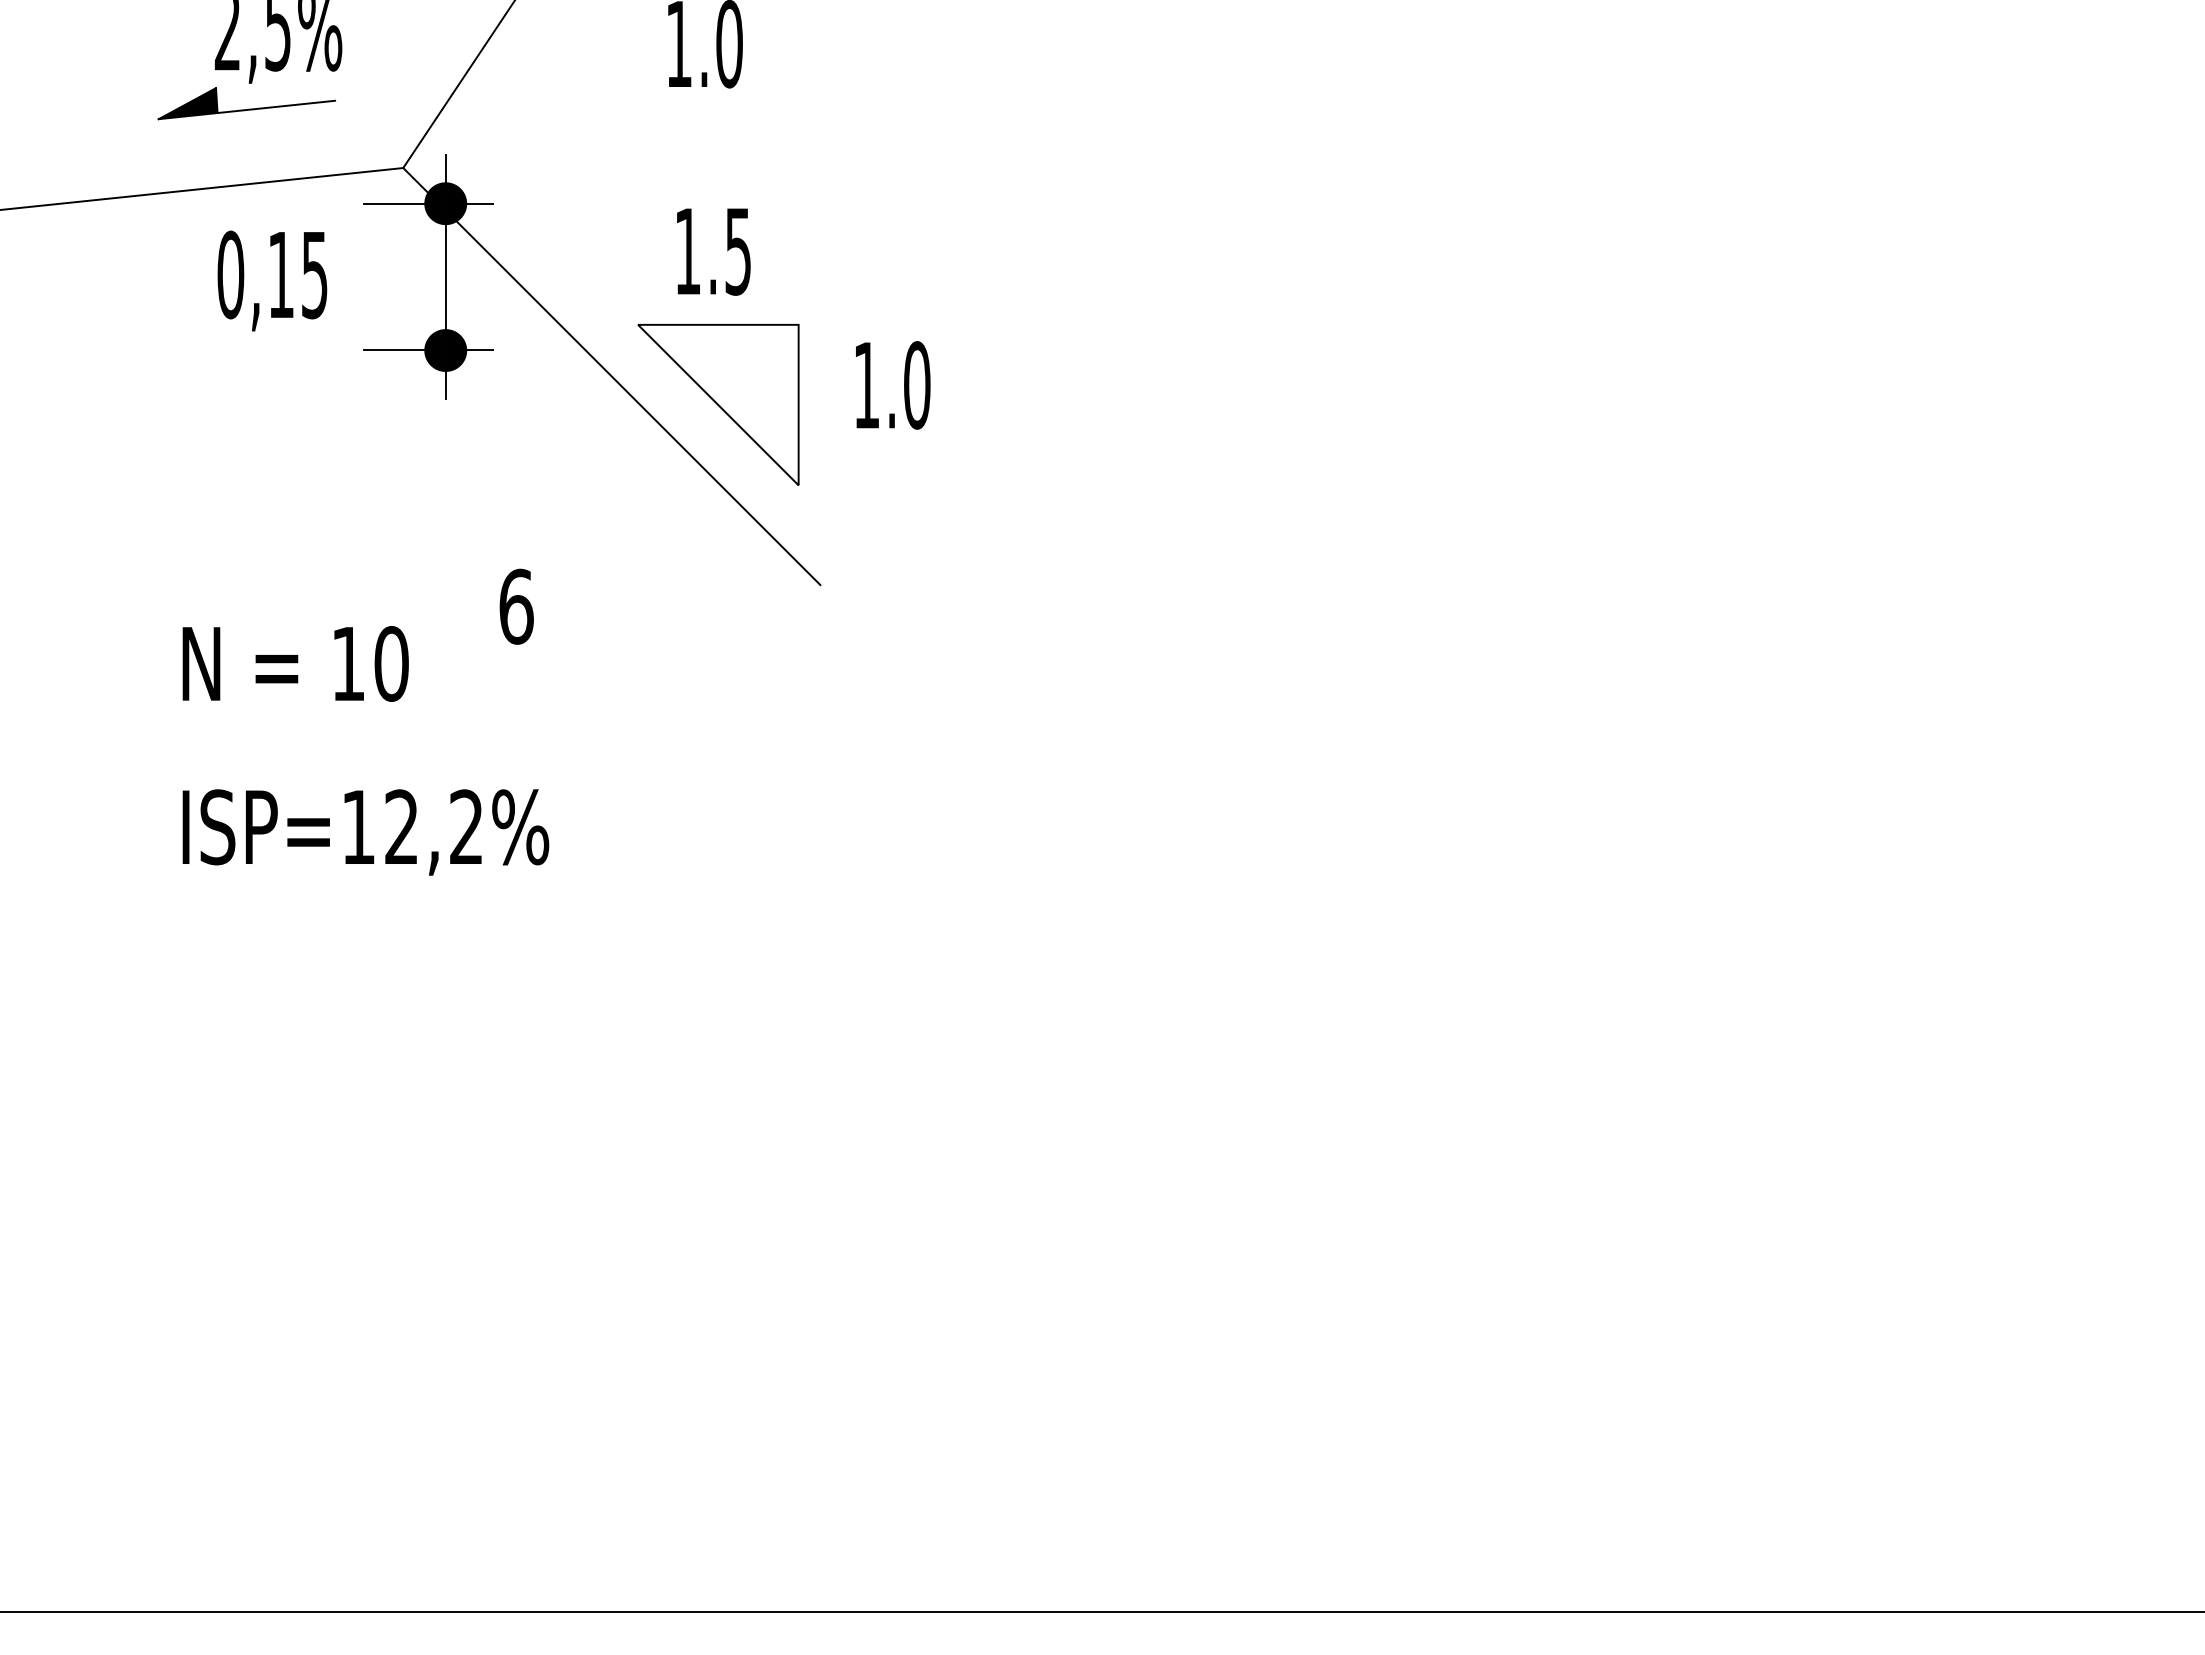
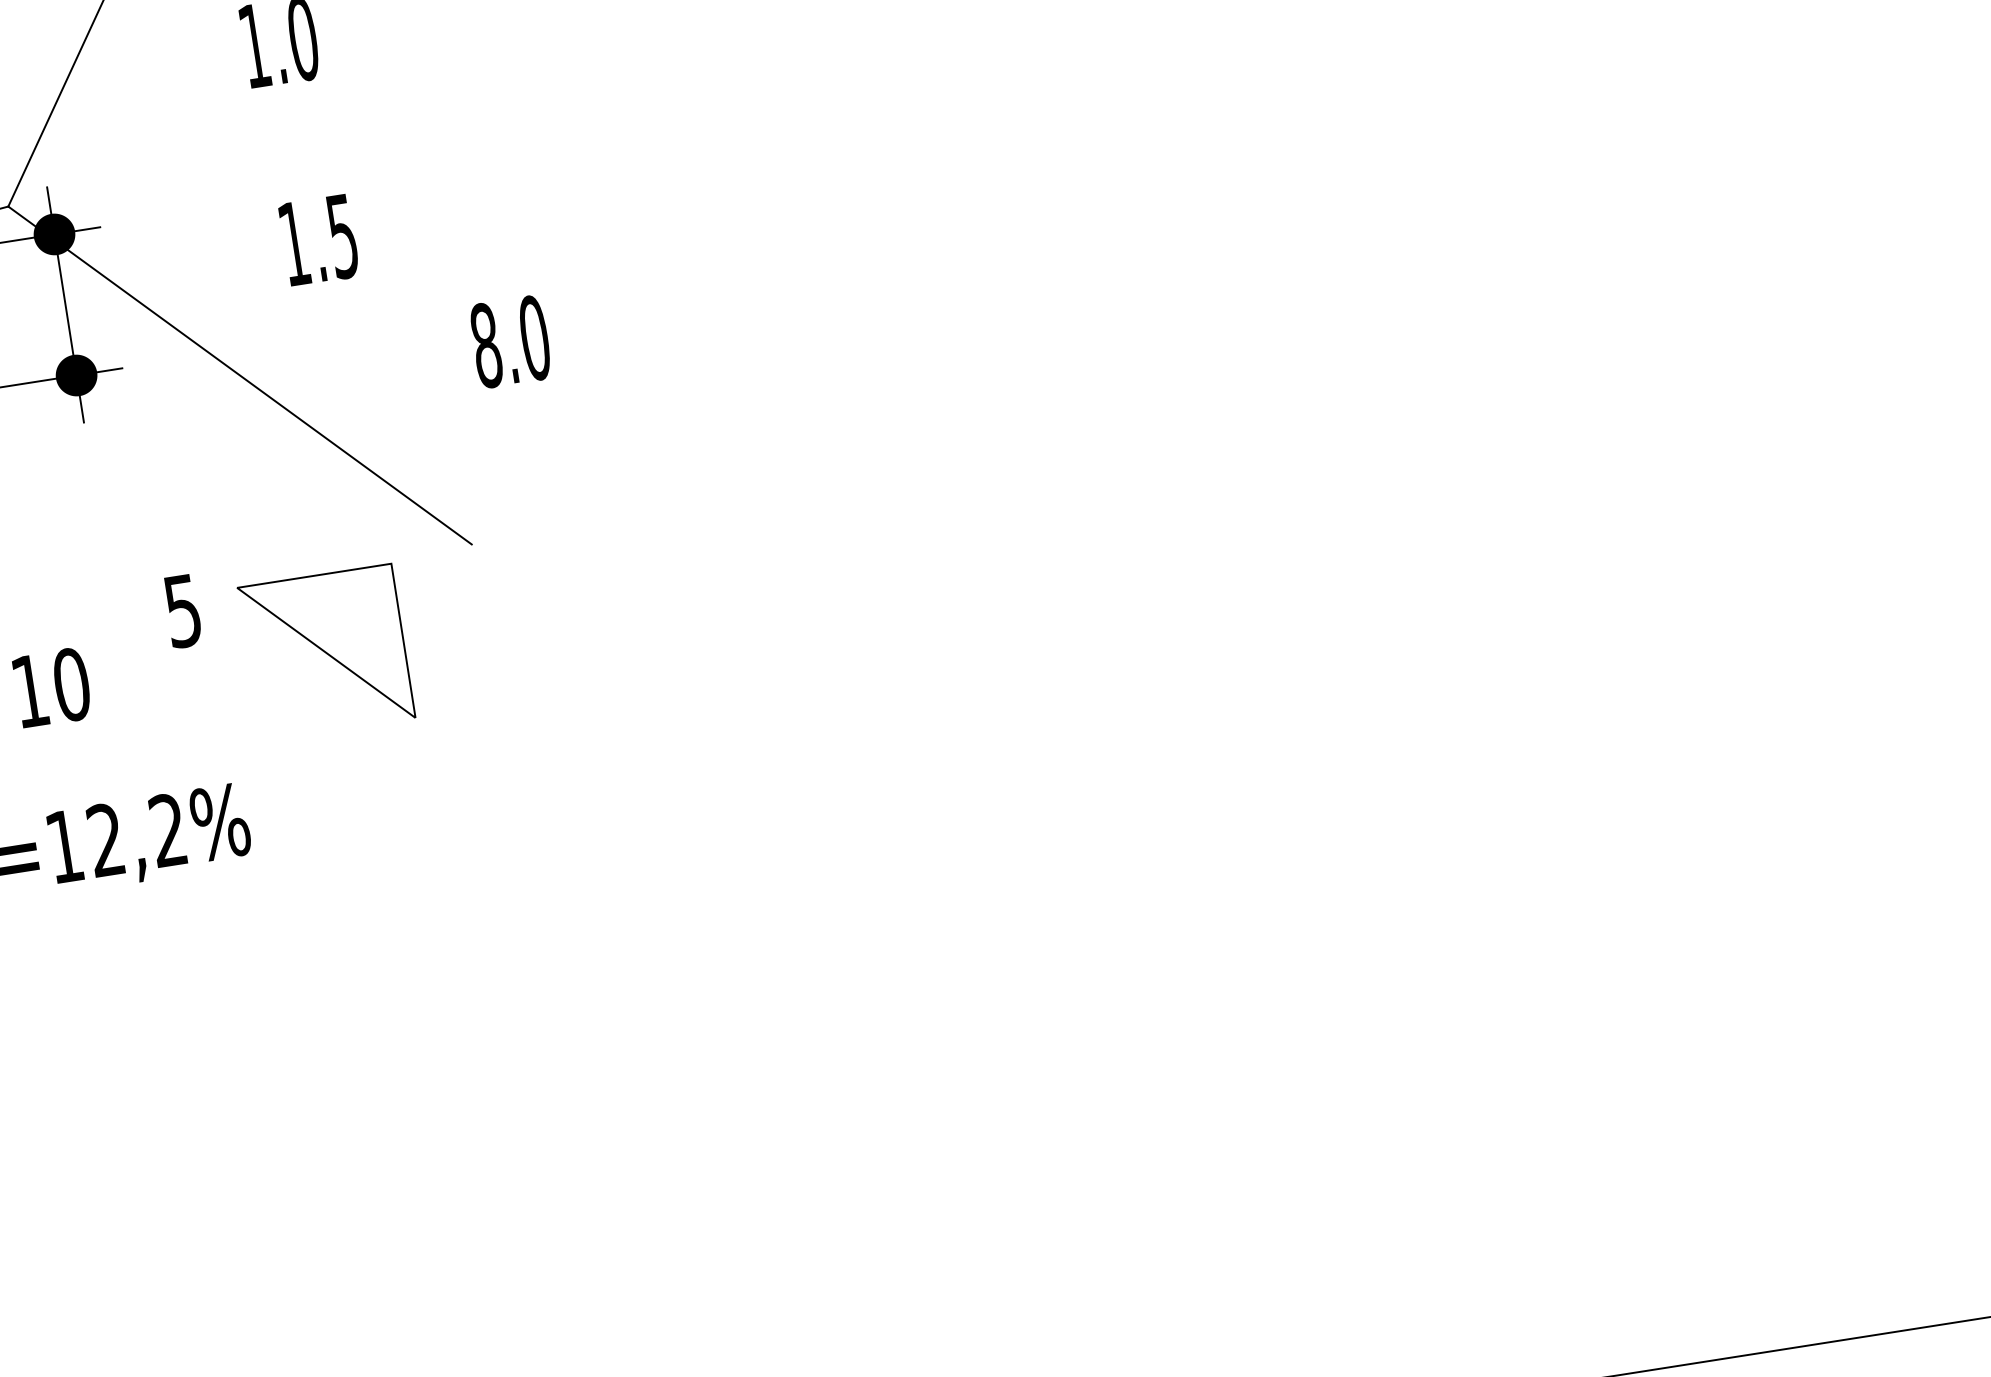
text: (866, 385) -> (486, 345), 1.0 -> 8.0
part: (718, 404) -> (326, 652), moved
text: (516, 606) -> (183, 610), 6 -> 5

